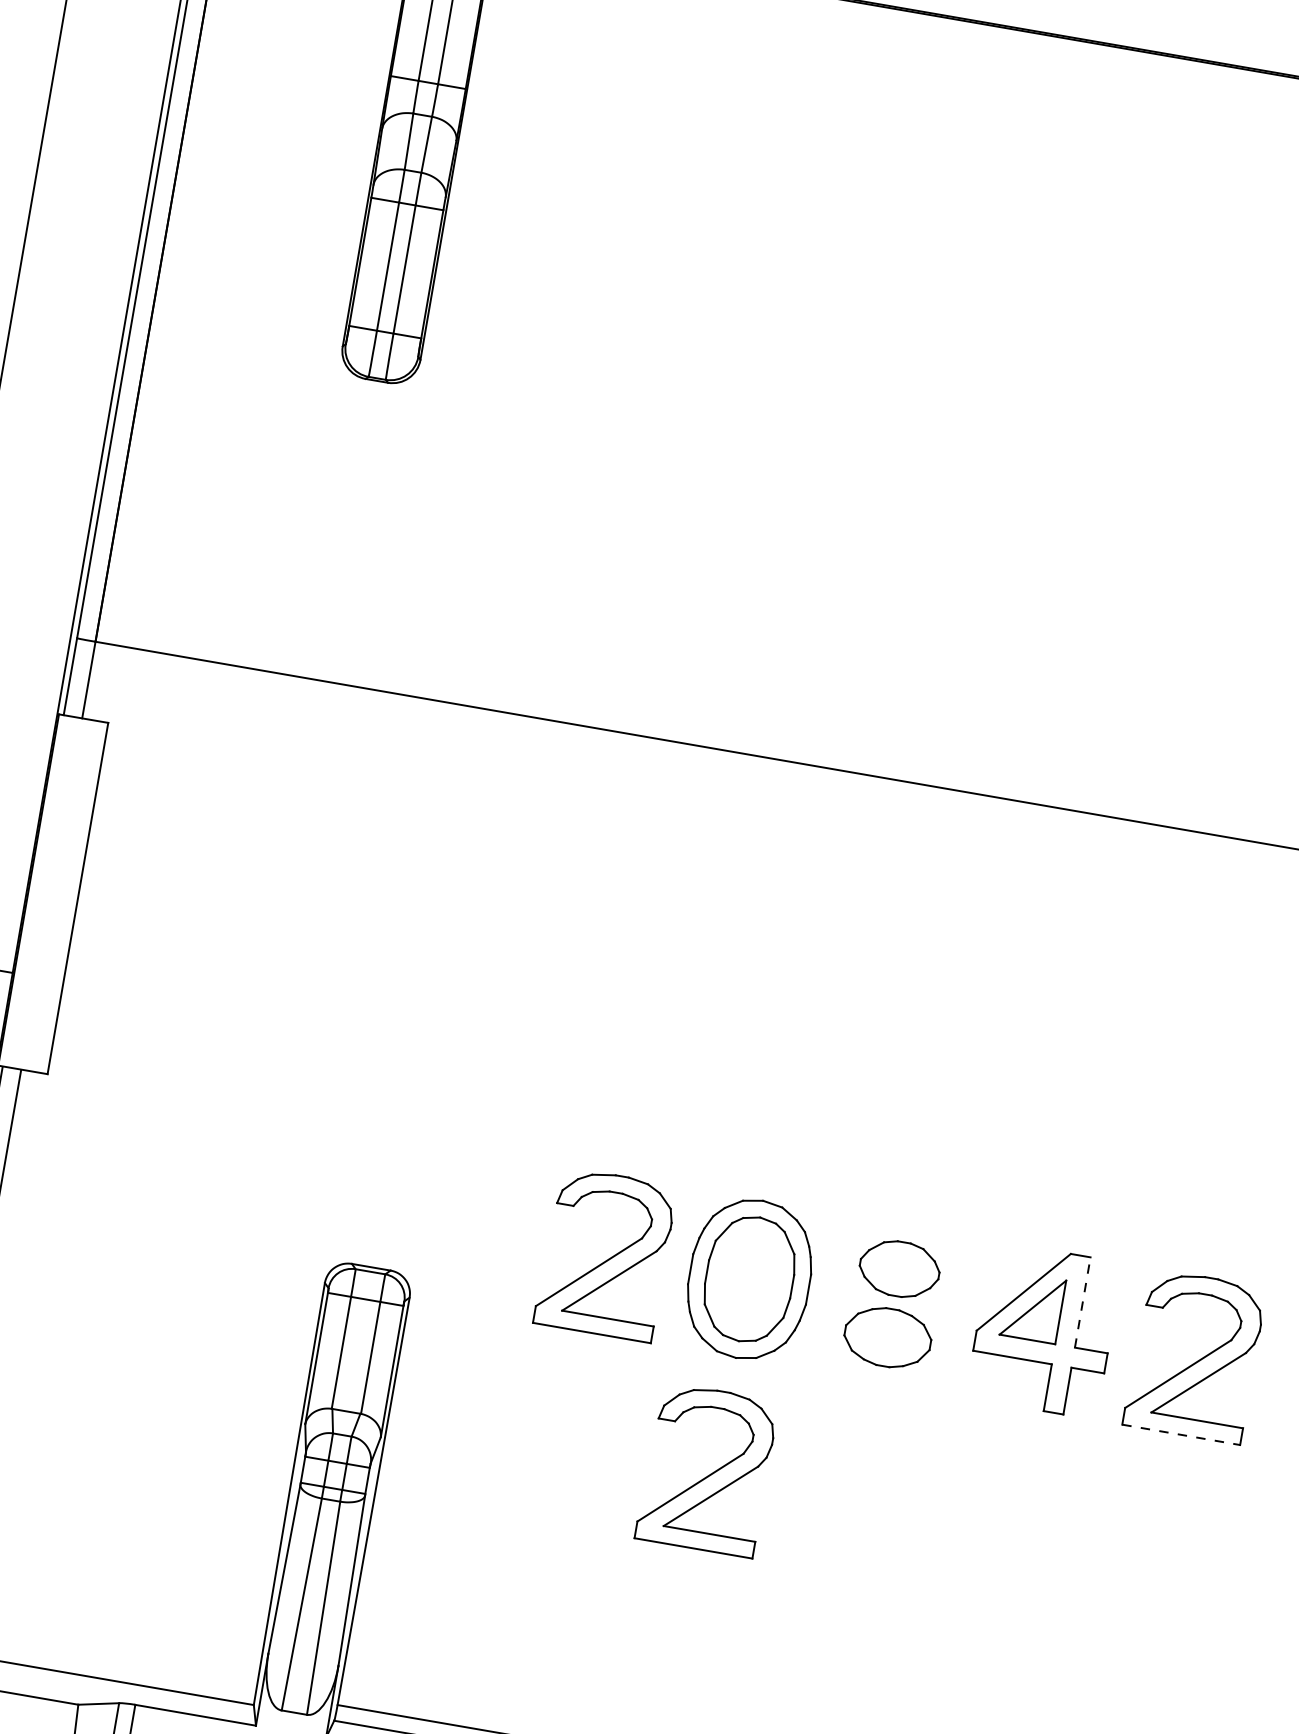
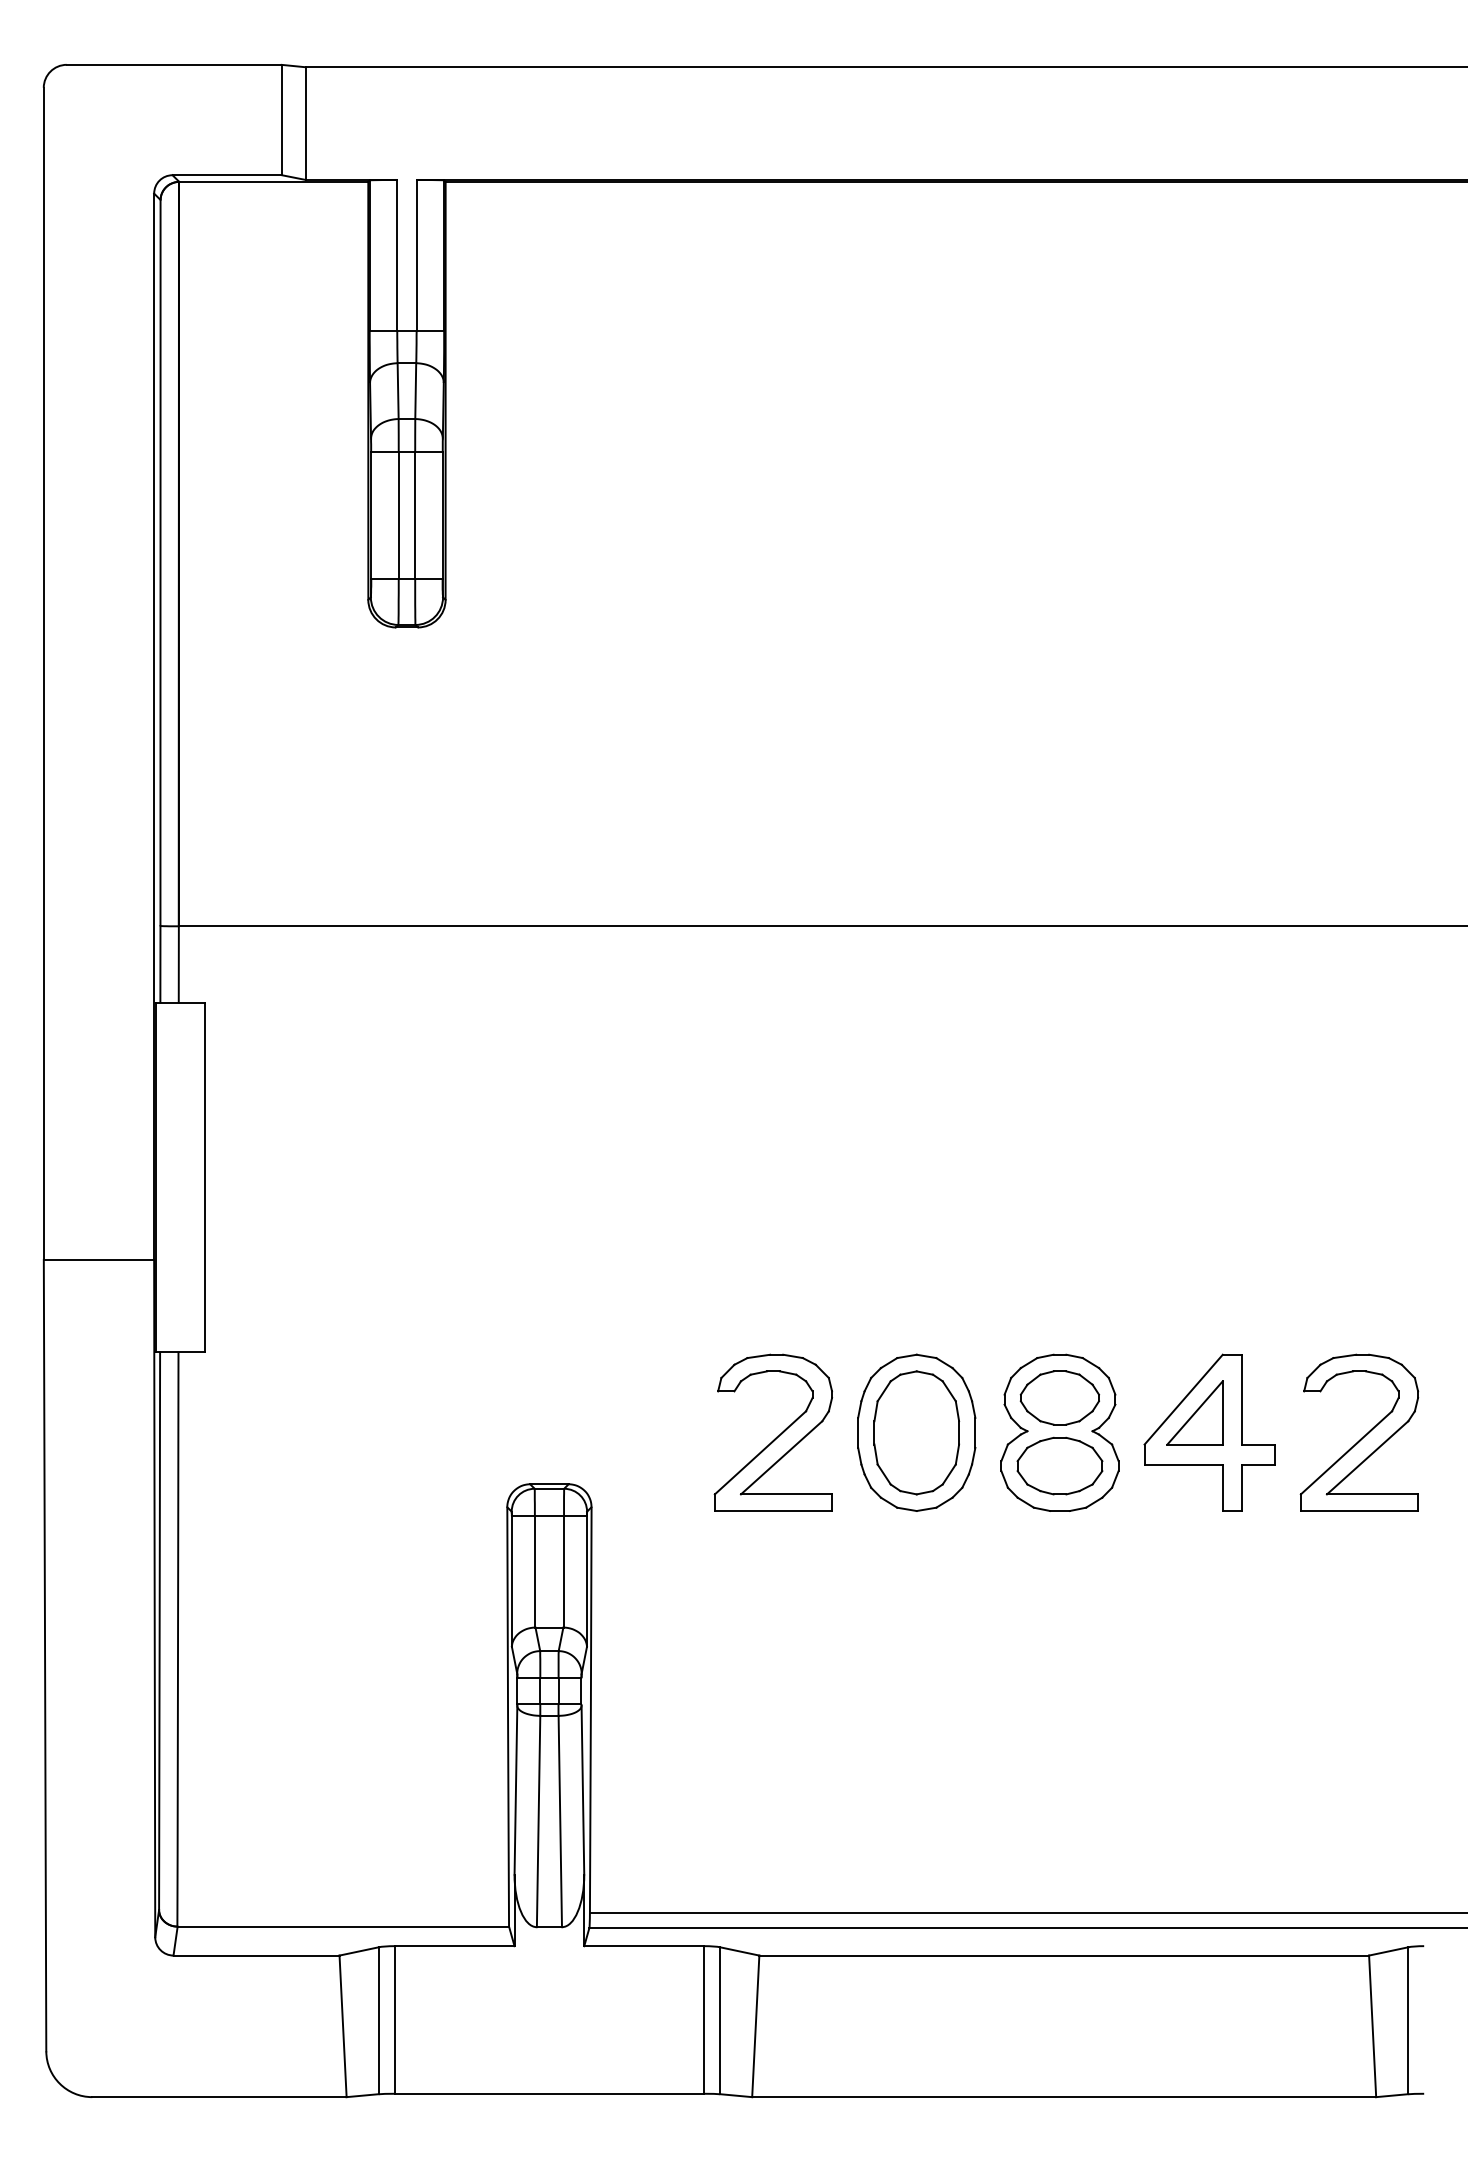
line: (1082, 1302) -> (1242, 1399), dashed -> solid
part: (893, 1303) -> (1059, 1432), added
line: (1181, 1435) -> (1359, 1511), dashed -> solid
part: (706, 1469) -> (906, 1623), removed

